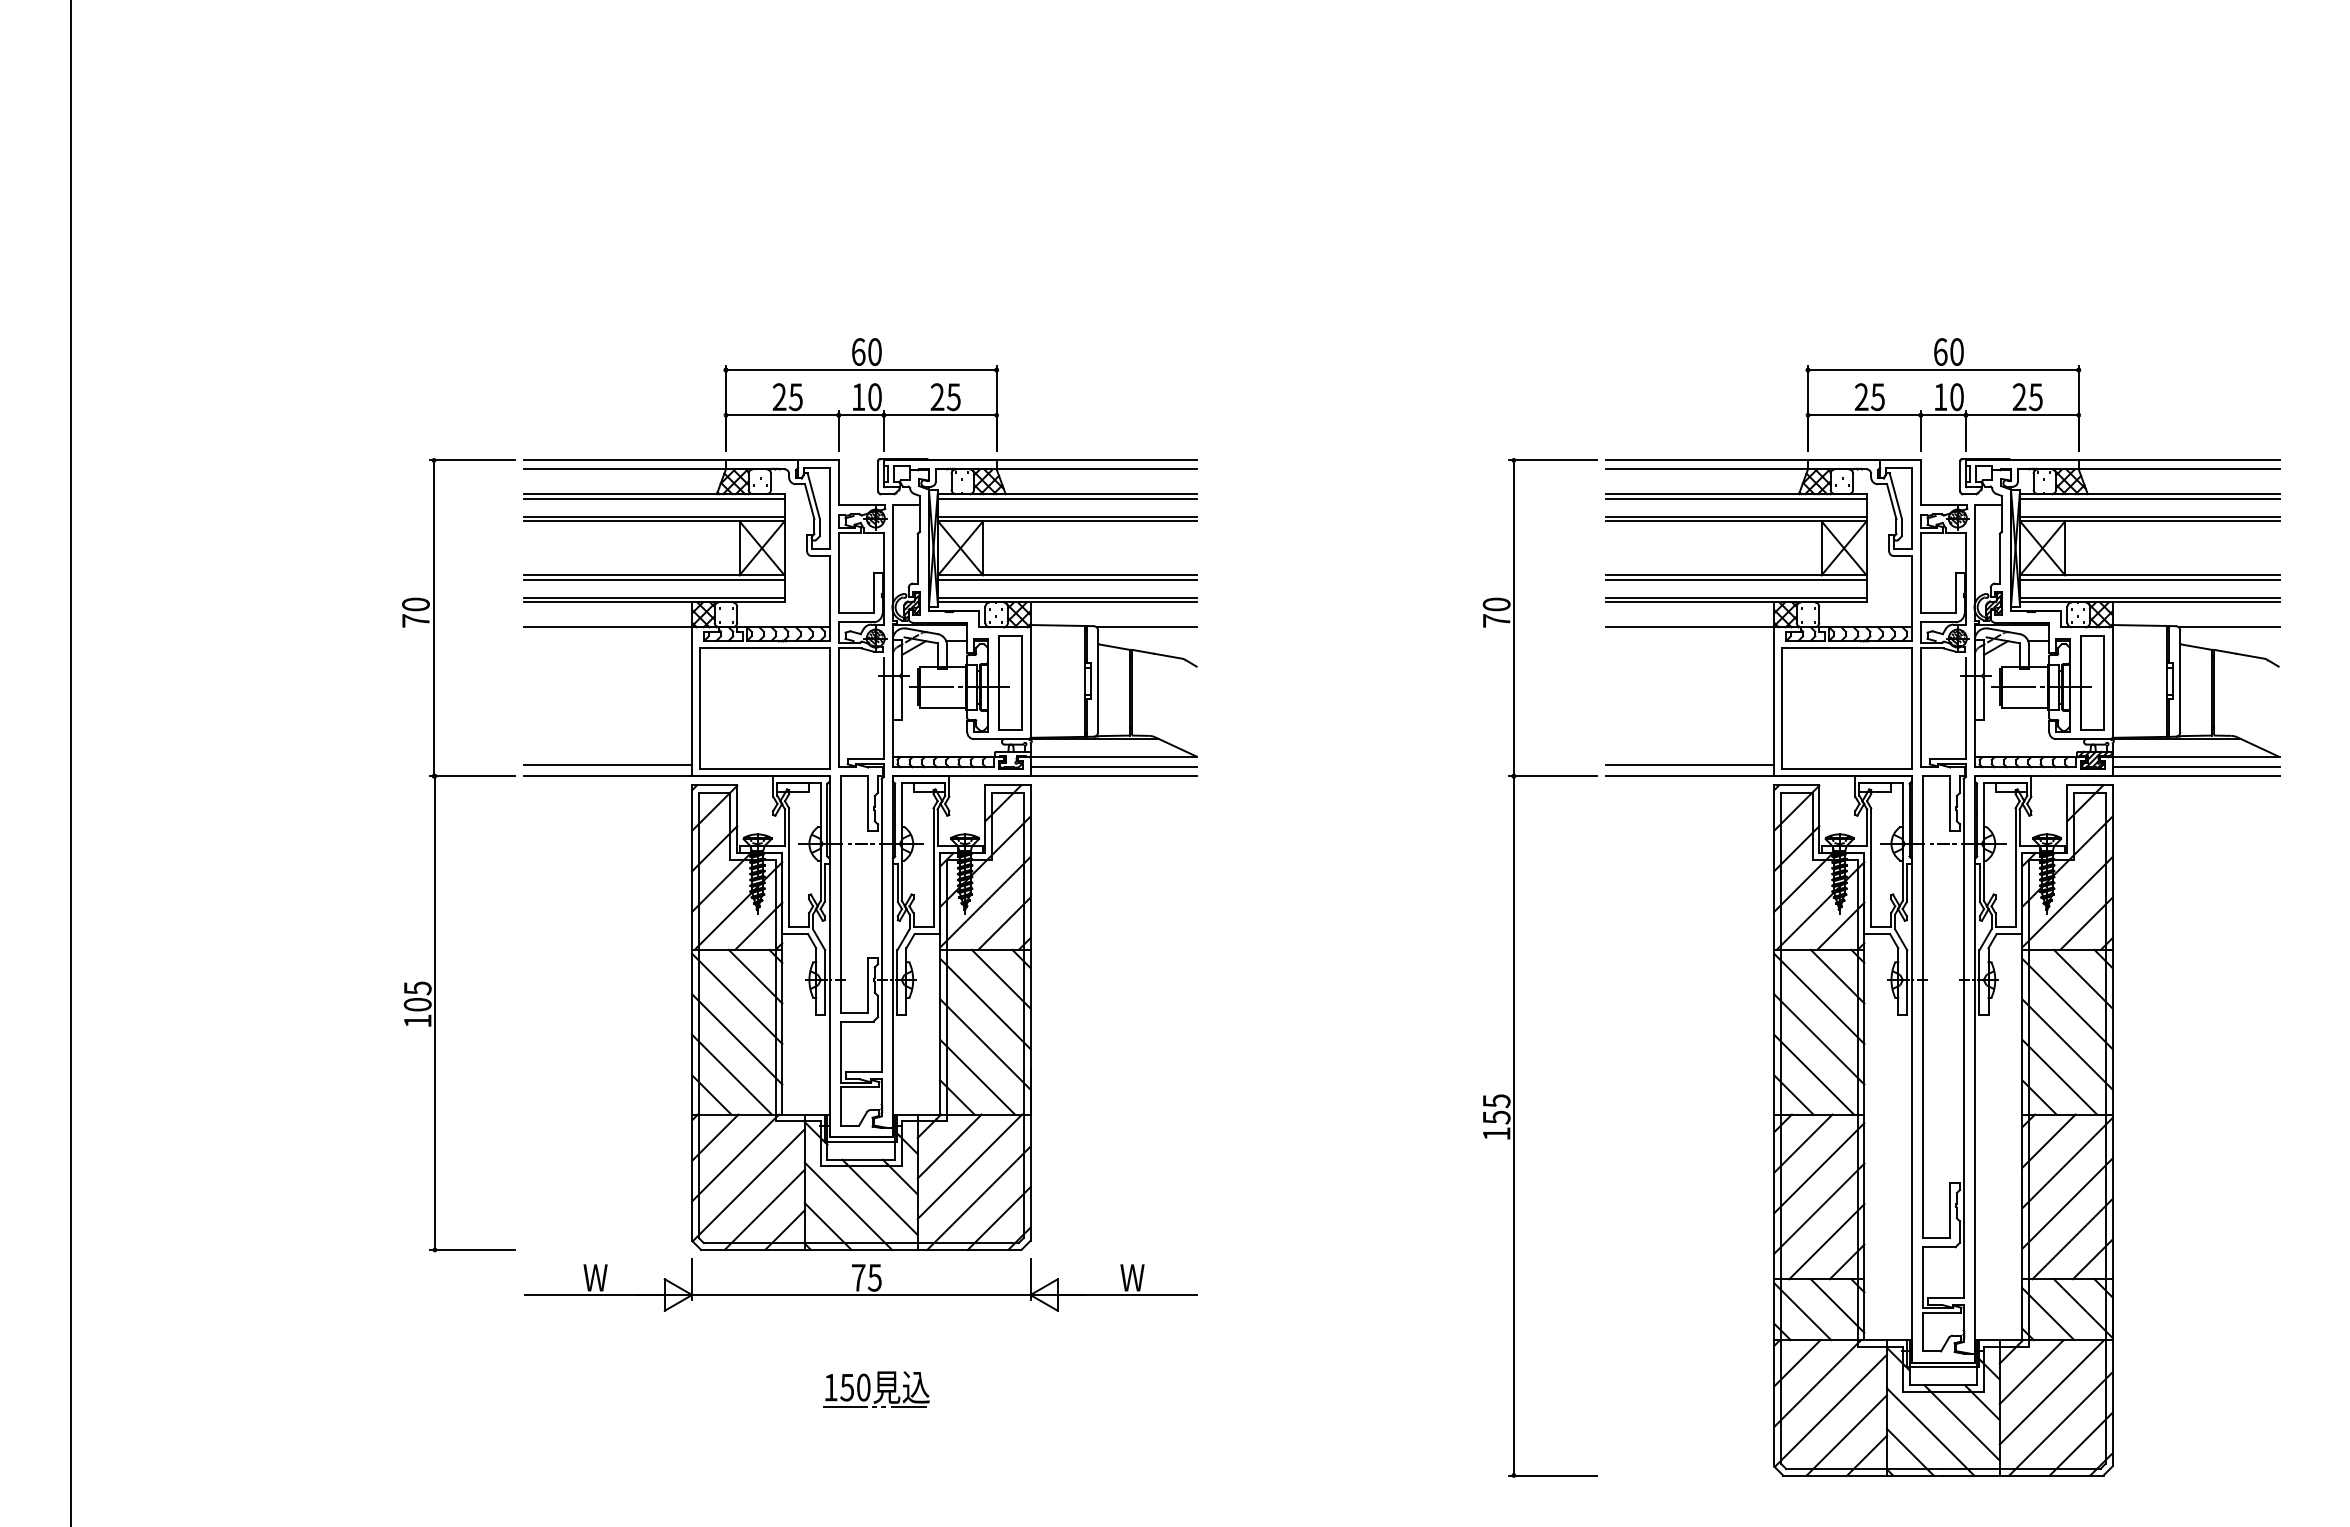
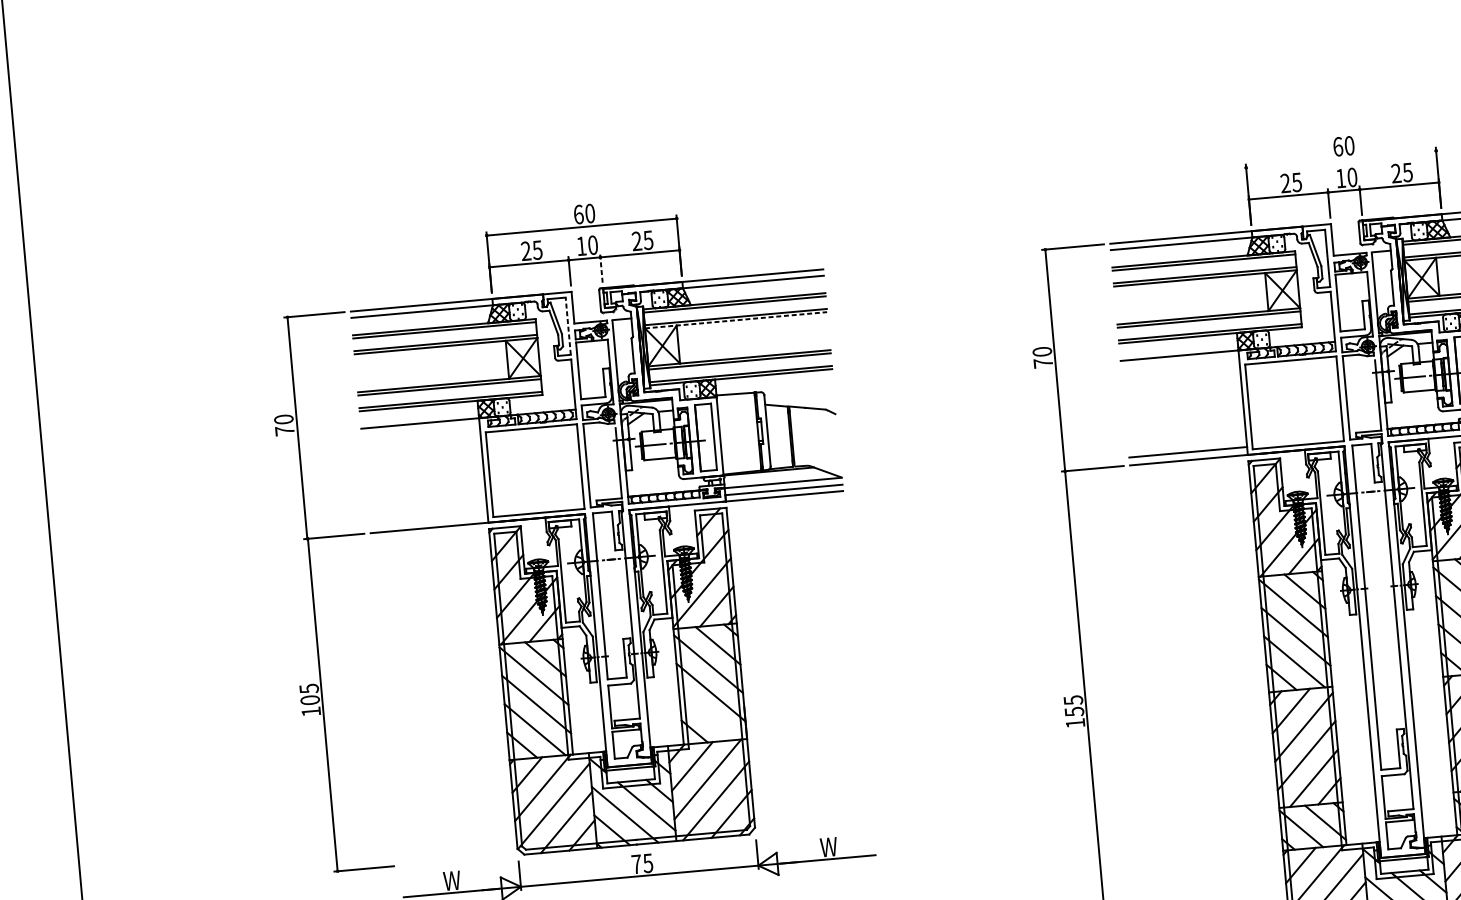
line: (1943, 370) -> (1341, 159), removed
line: (883, 430) -> (601, 268), solid -> dashed
line: (829, 508) -> (568, 326), solid -> dashed
line: (1067, 521) -> (735, 320), solid -> dashed
line: (1146, 627) -> (798, 389), removed
line: (608, 764) -> (429, 519), removed
line: (977, 1076) -> (707, 715), removed

